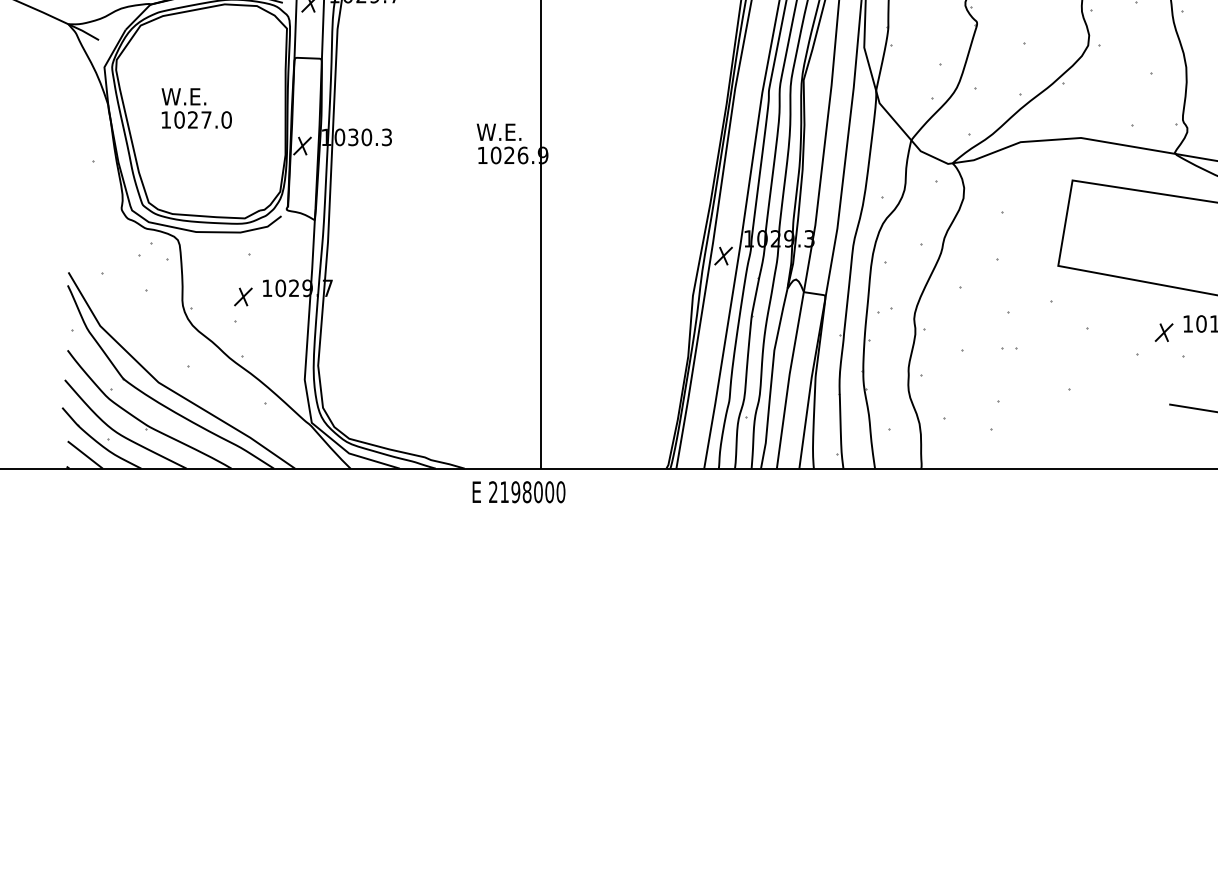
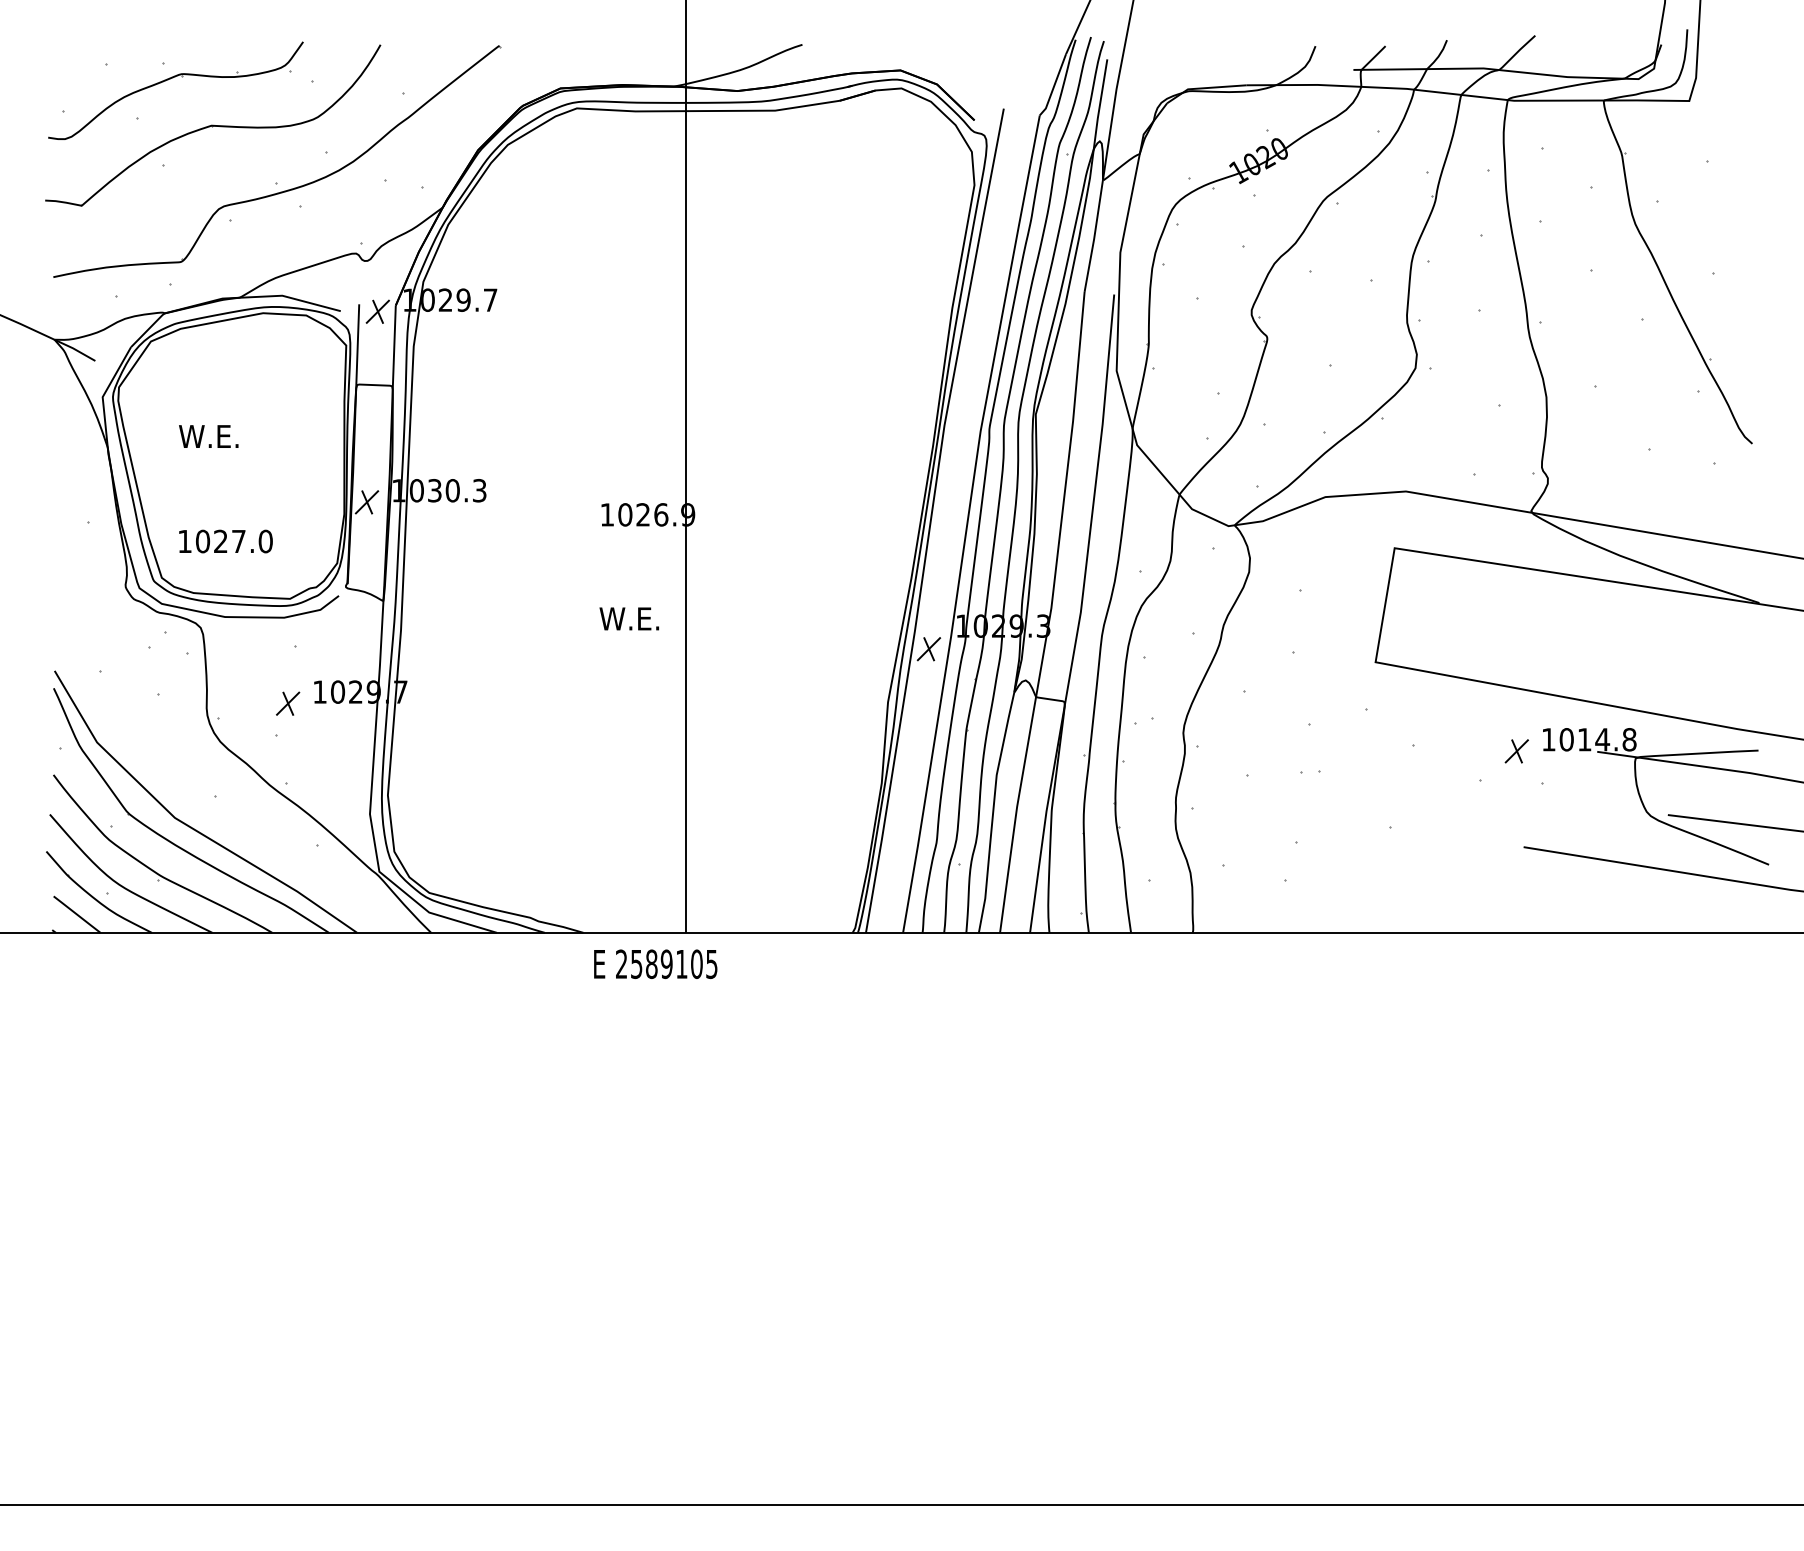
text: (196, 119) -> (225, 541), moved
text: (498, 131) -> (628, 618), moved
text: (532, 492) -> (674, 964), 2198000 -> 2589105

